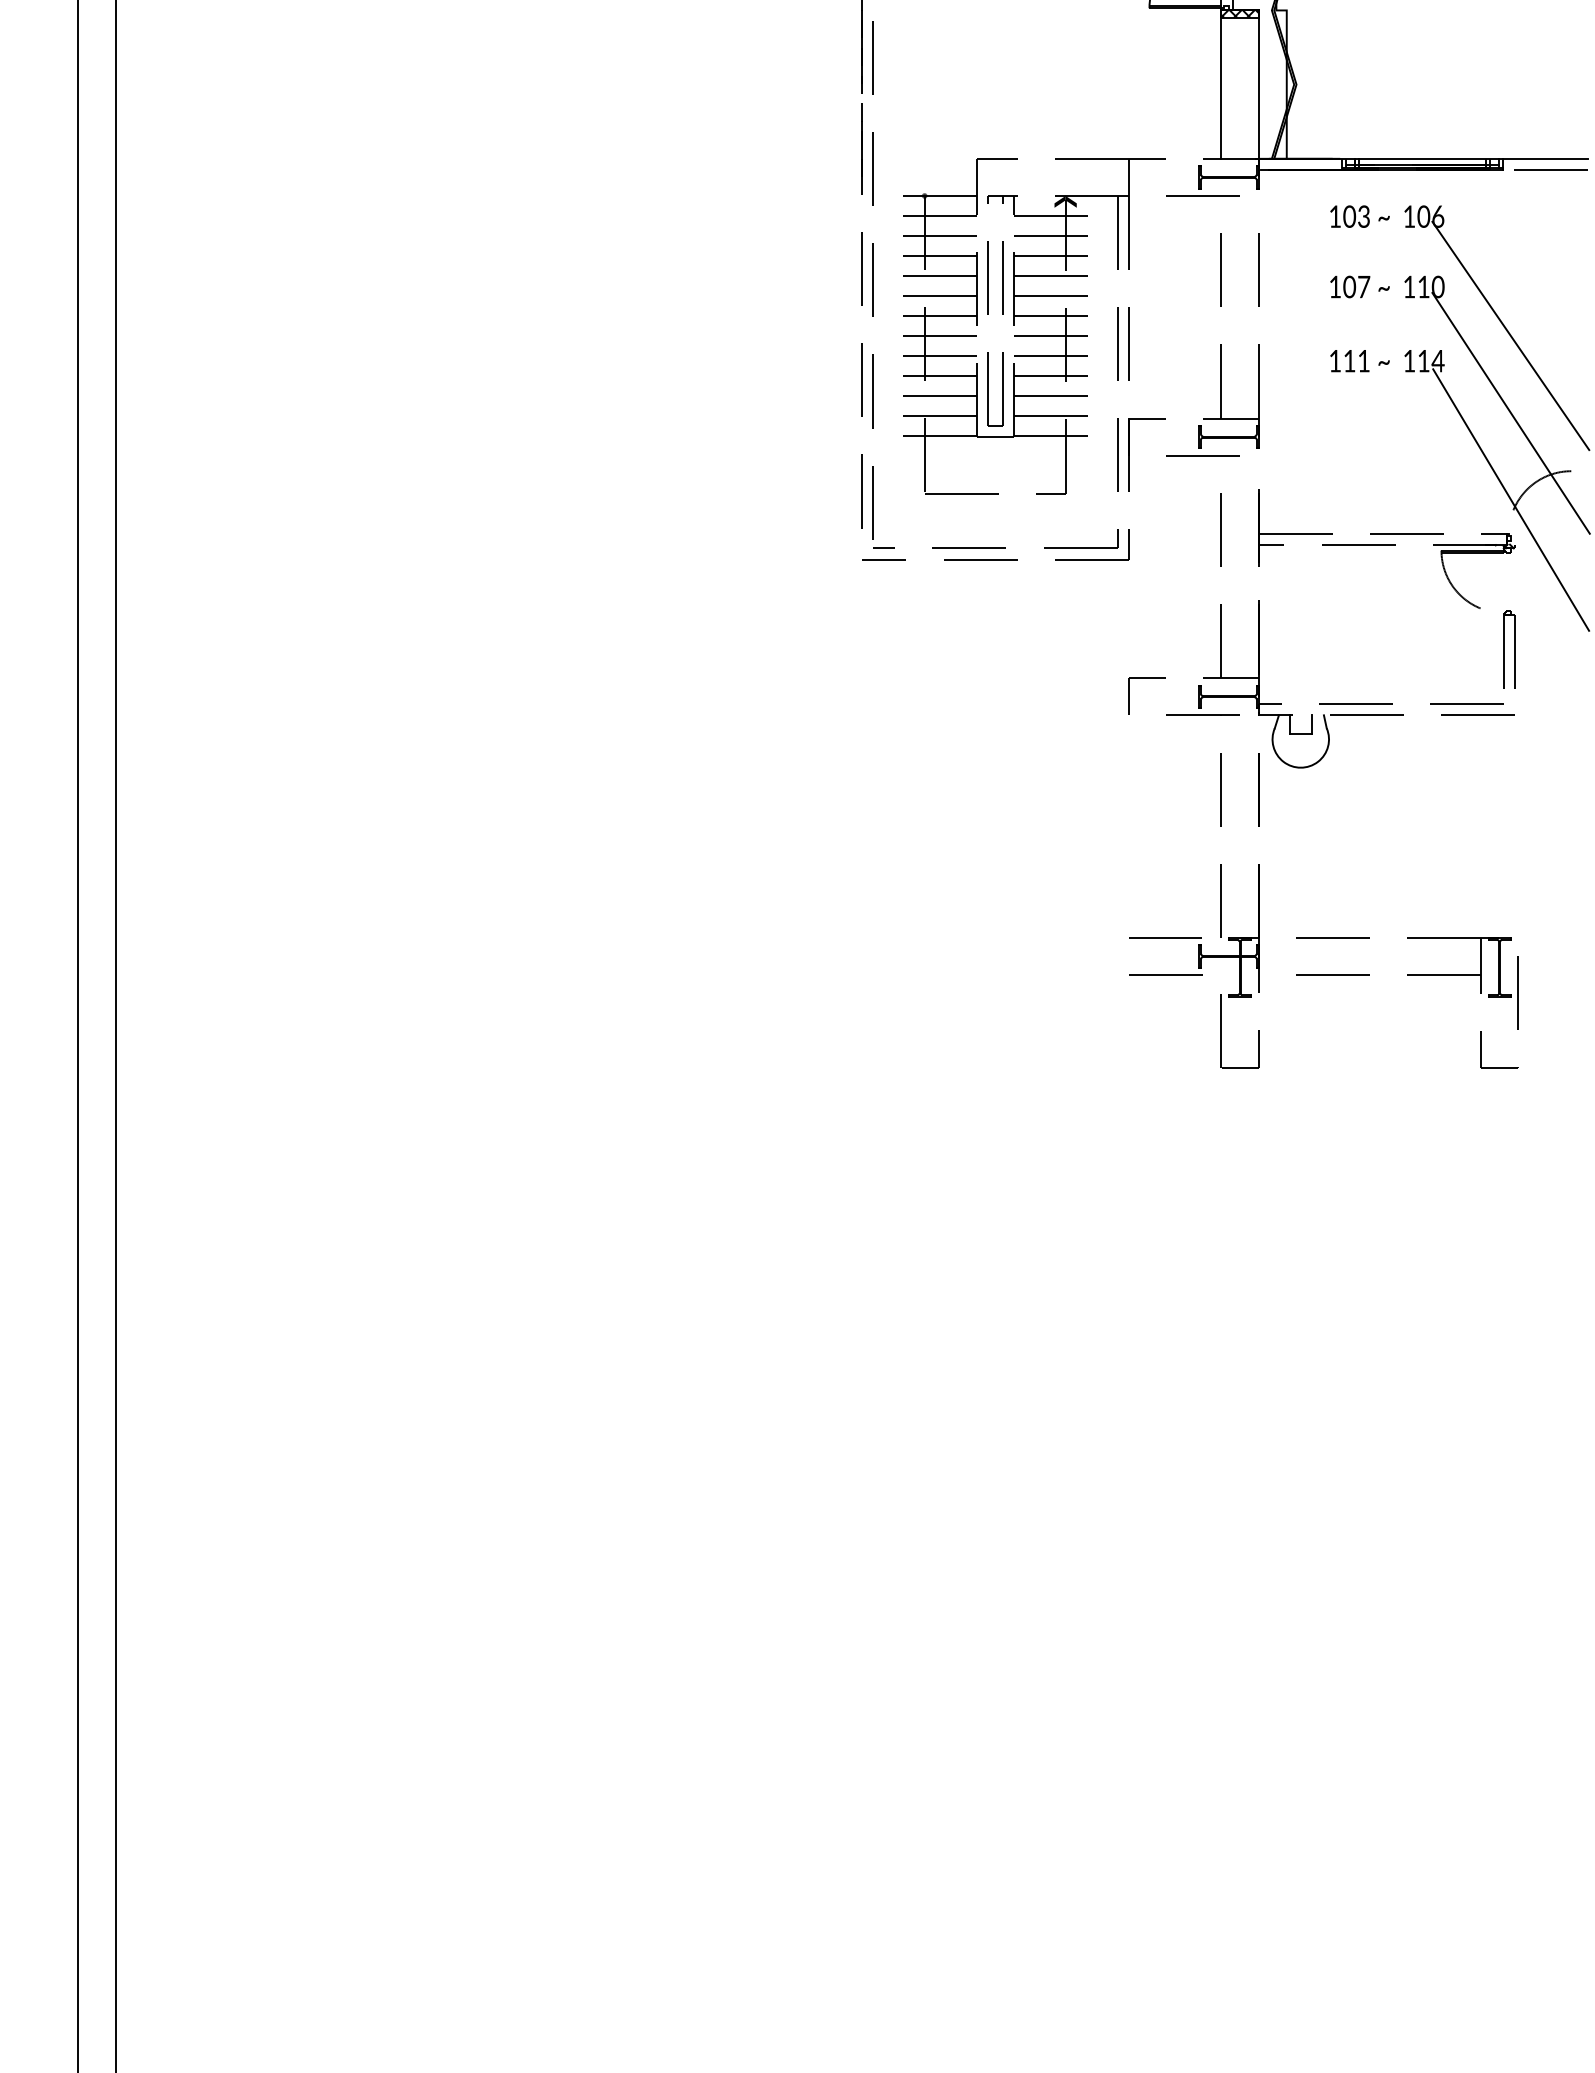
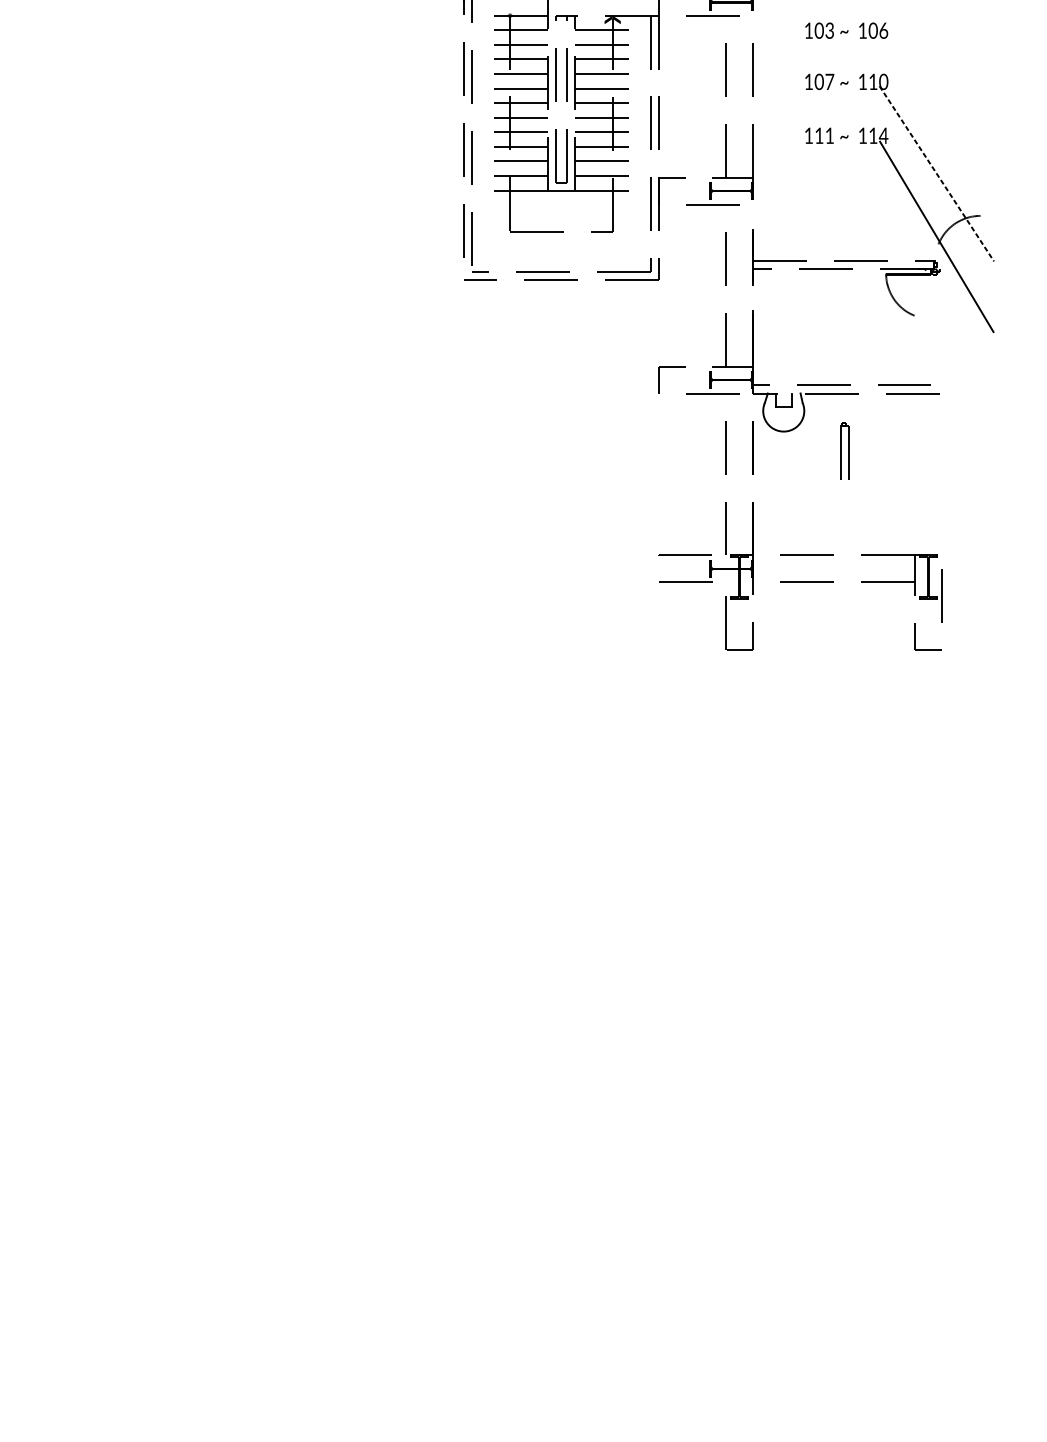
line: (1510, 335) -> (936, 117), removed
line: (1511, 413) -> (937, 173), solid -> dashed
part: (1509, 649) -> (844, 451), moved

